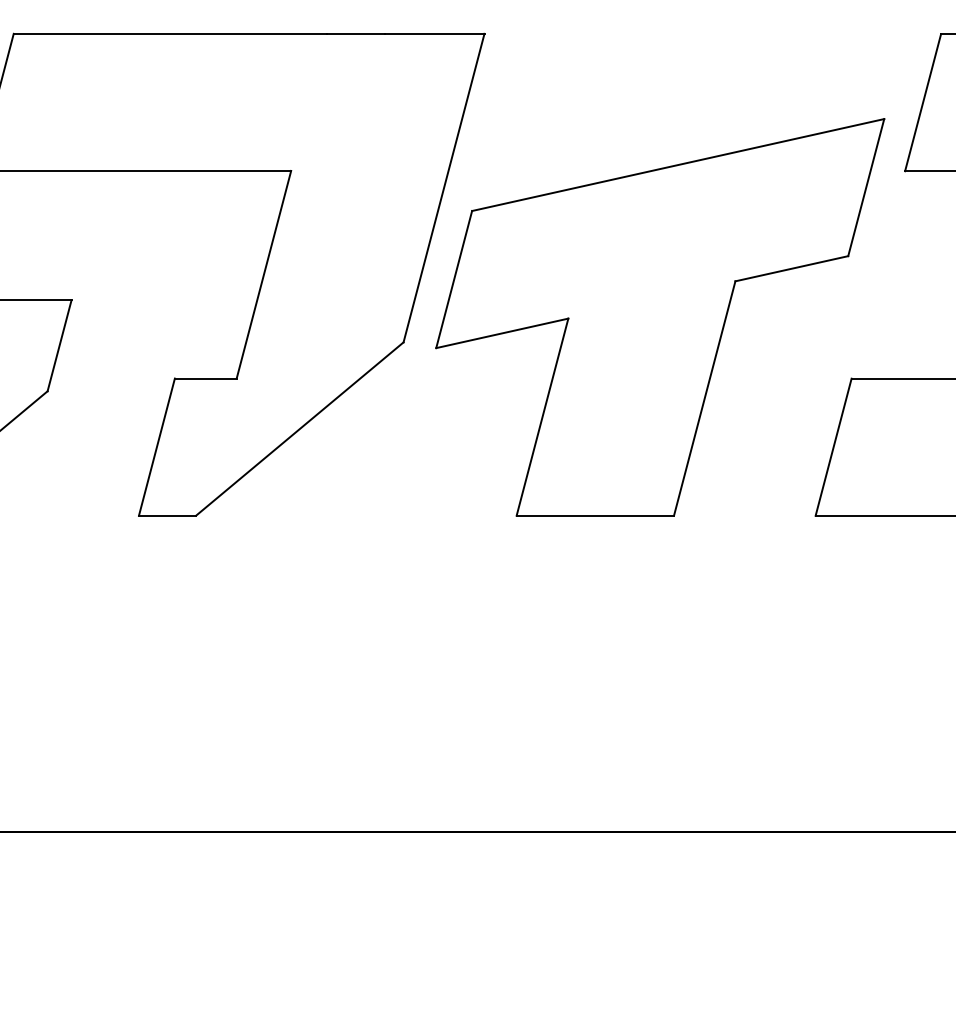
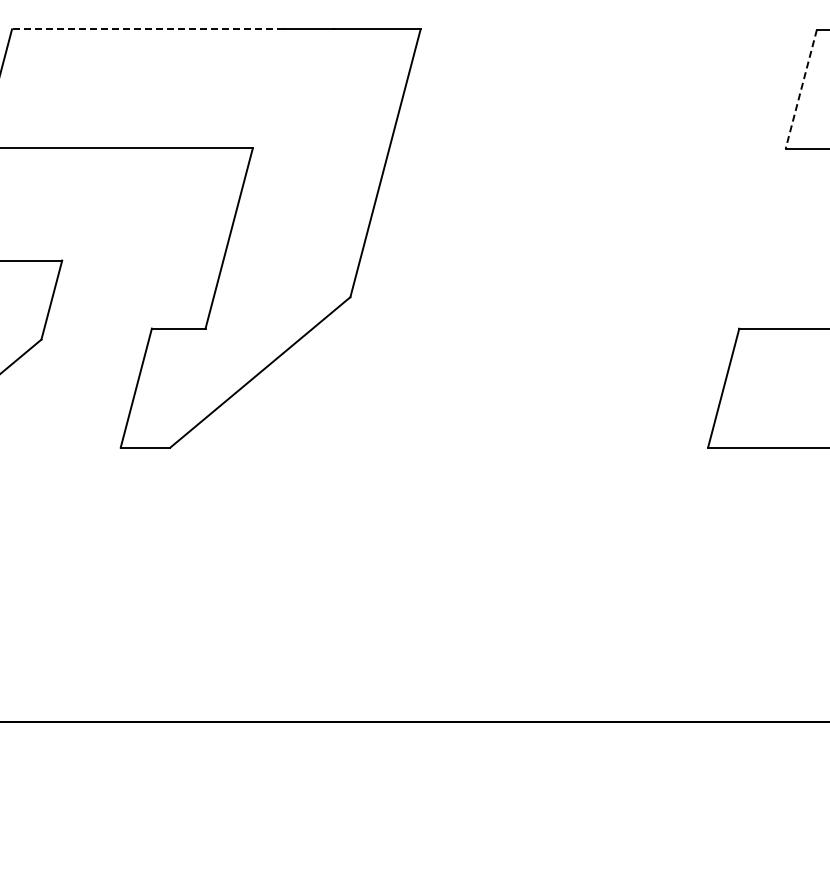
line: (169, 33) -> (147, 29), solid -> dashed
line: (923, 103) -> (801, 89), solid -> dashed
part: (659, 317) -> (572, 275), removed

